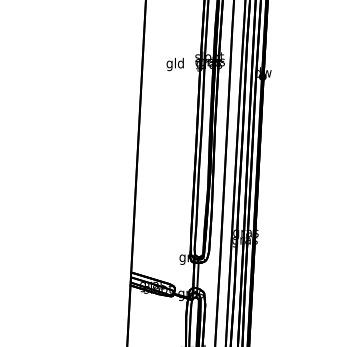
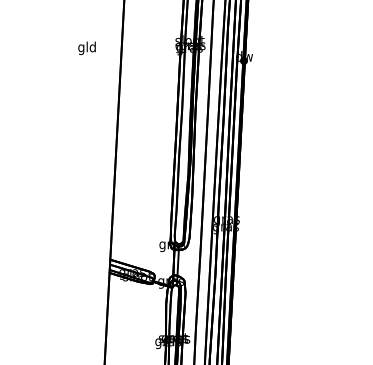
text: (174, 63) -> (86, 47), moved

